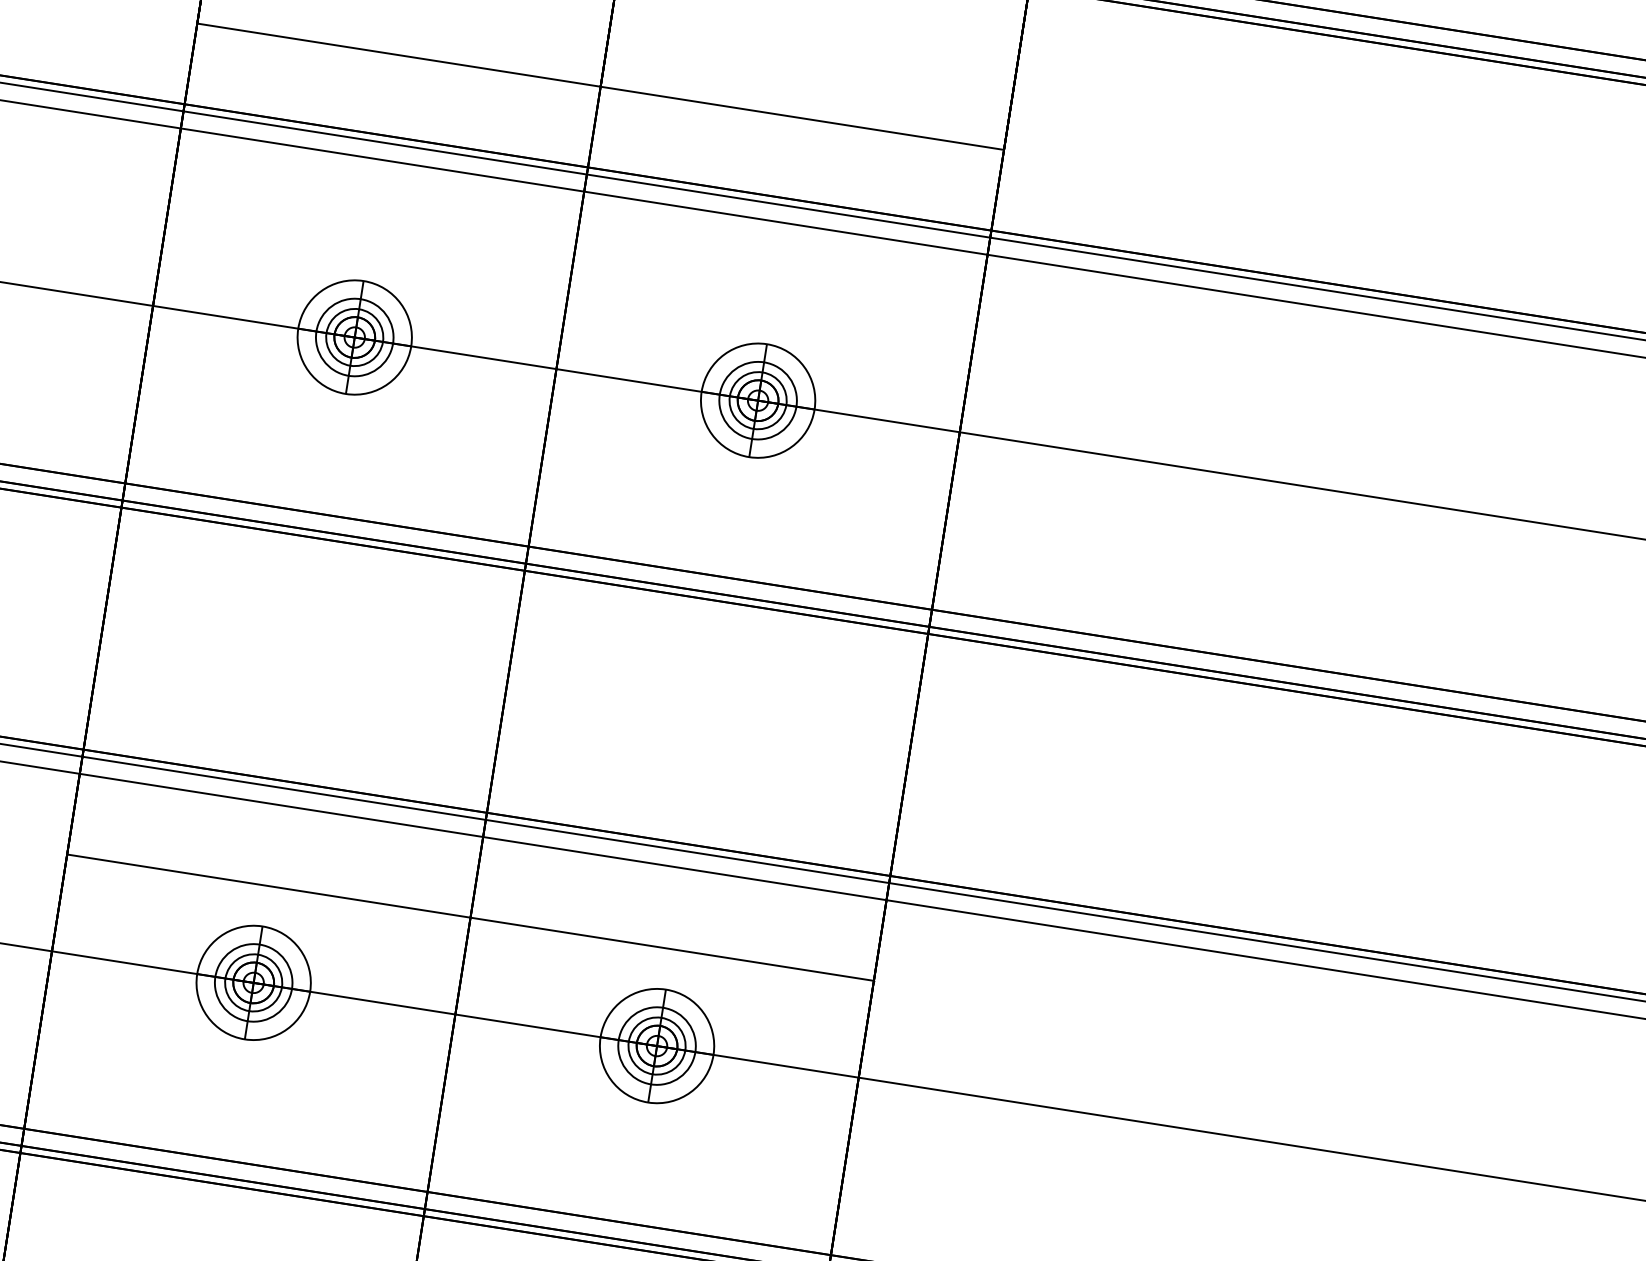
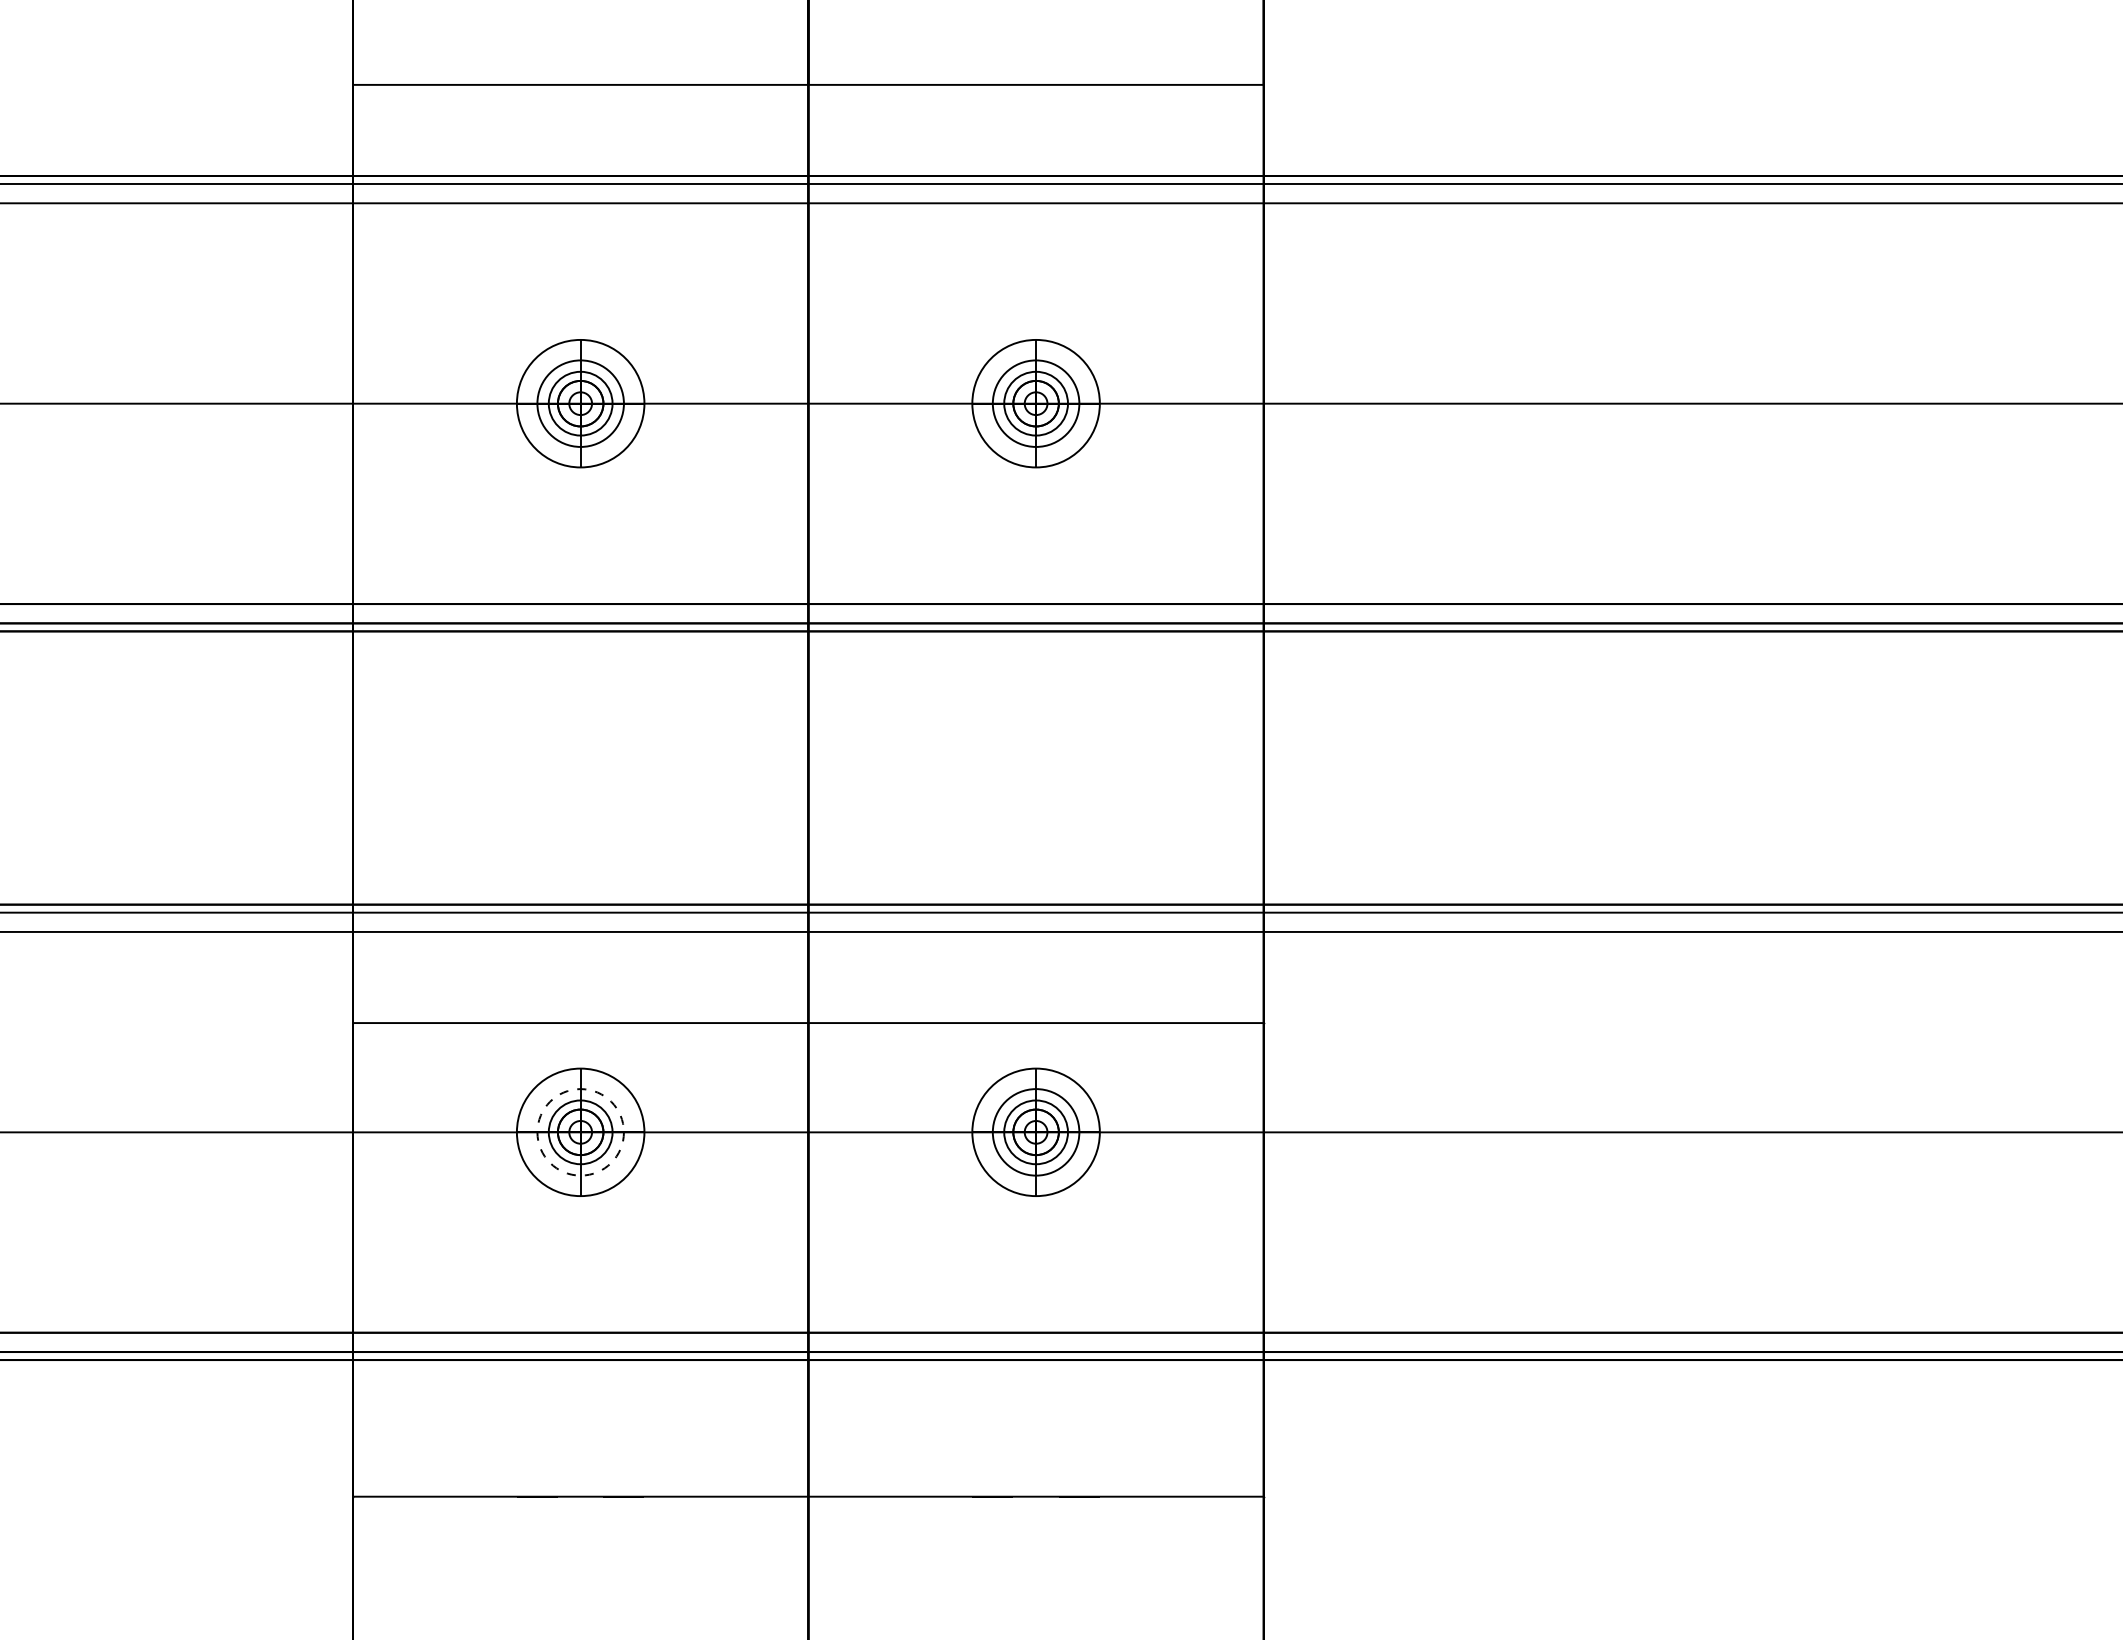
circle: (253, 983) -> (580, 1132), solid -> dashed

